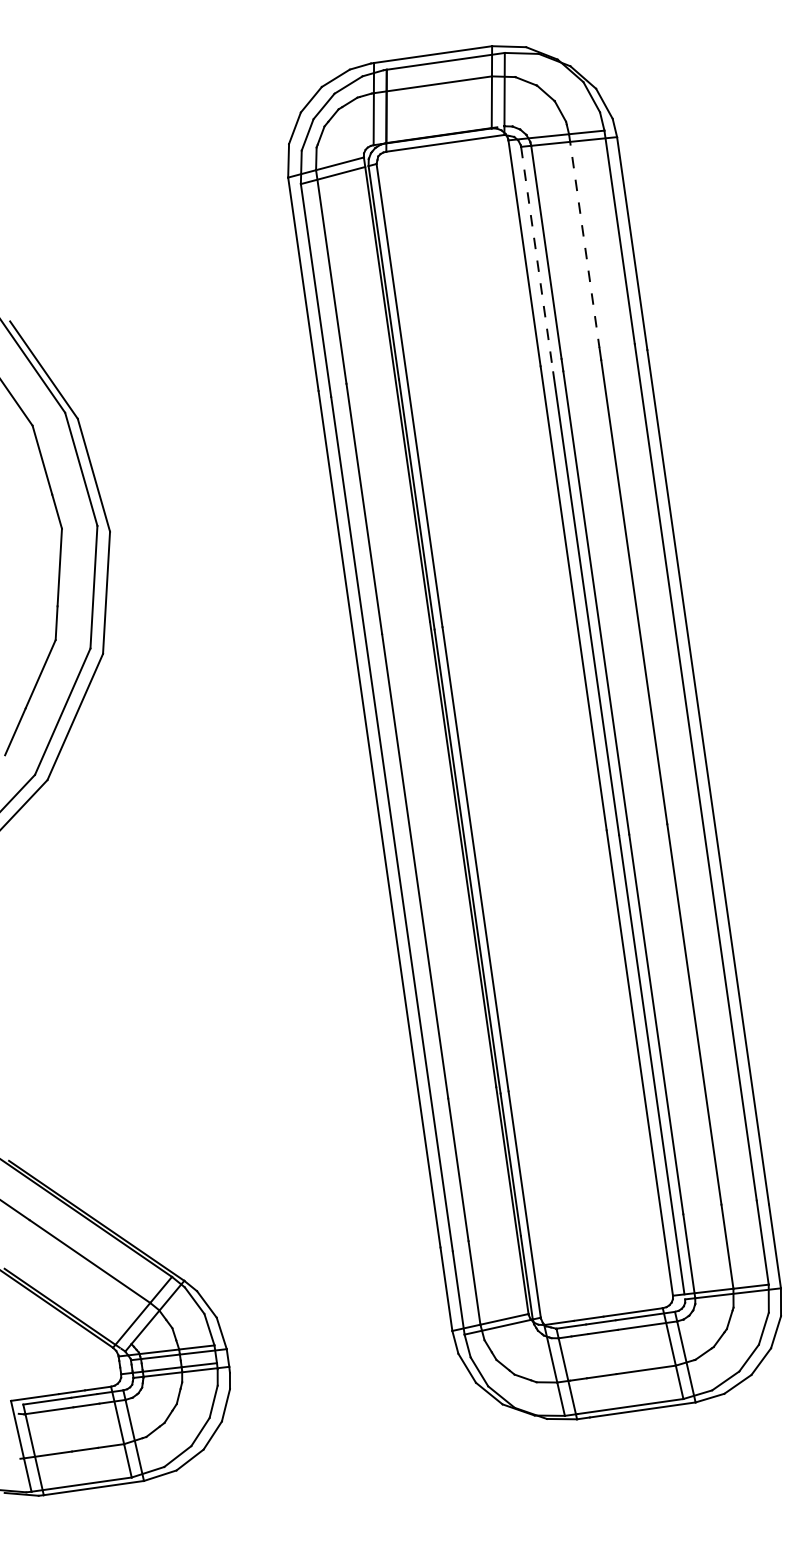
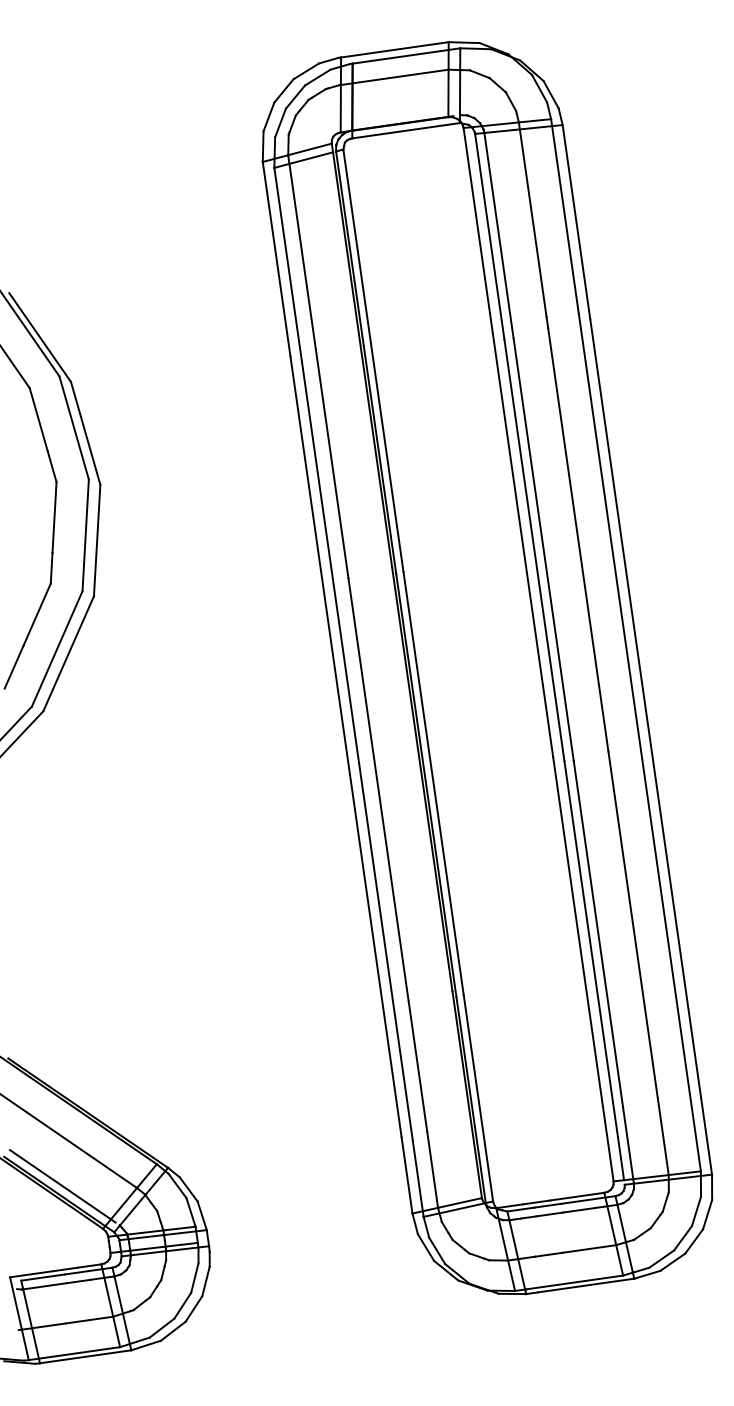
line: (584, 241) -> (532, 220), dashed -> solid
line: (536, 259) -> (489, 236), dashed -> solid
line: (68, 1301) -> (62, 1186), added

